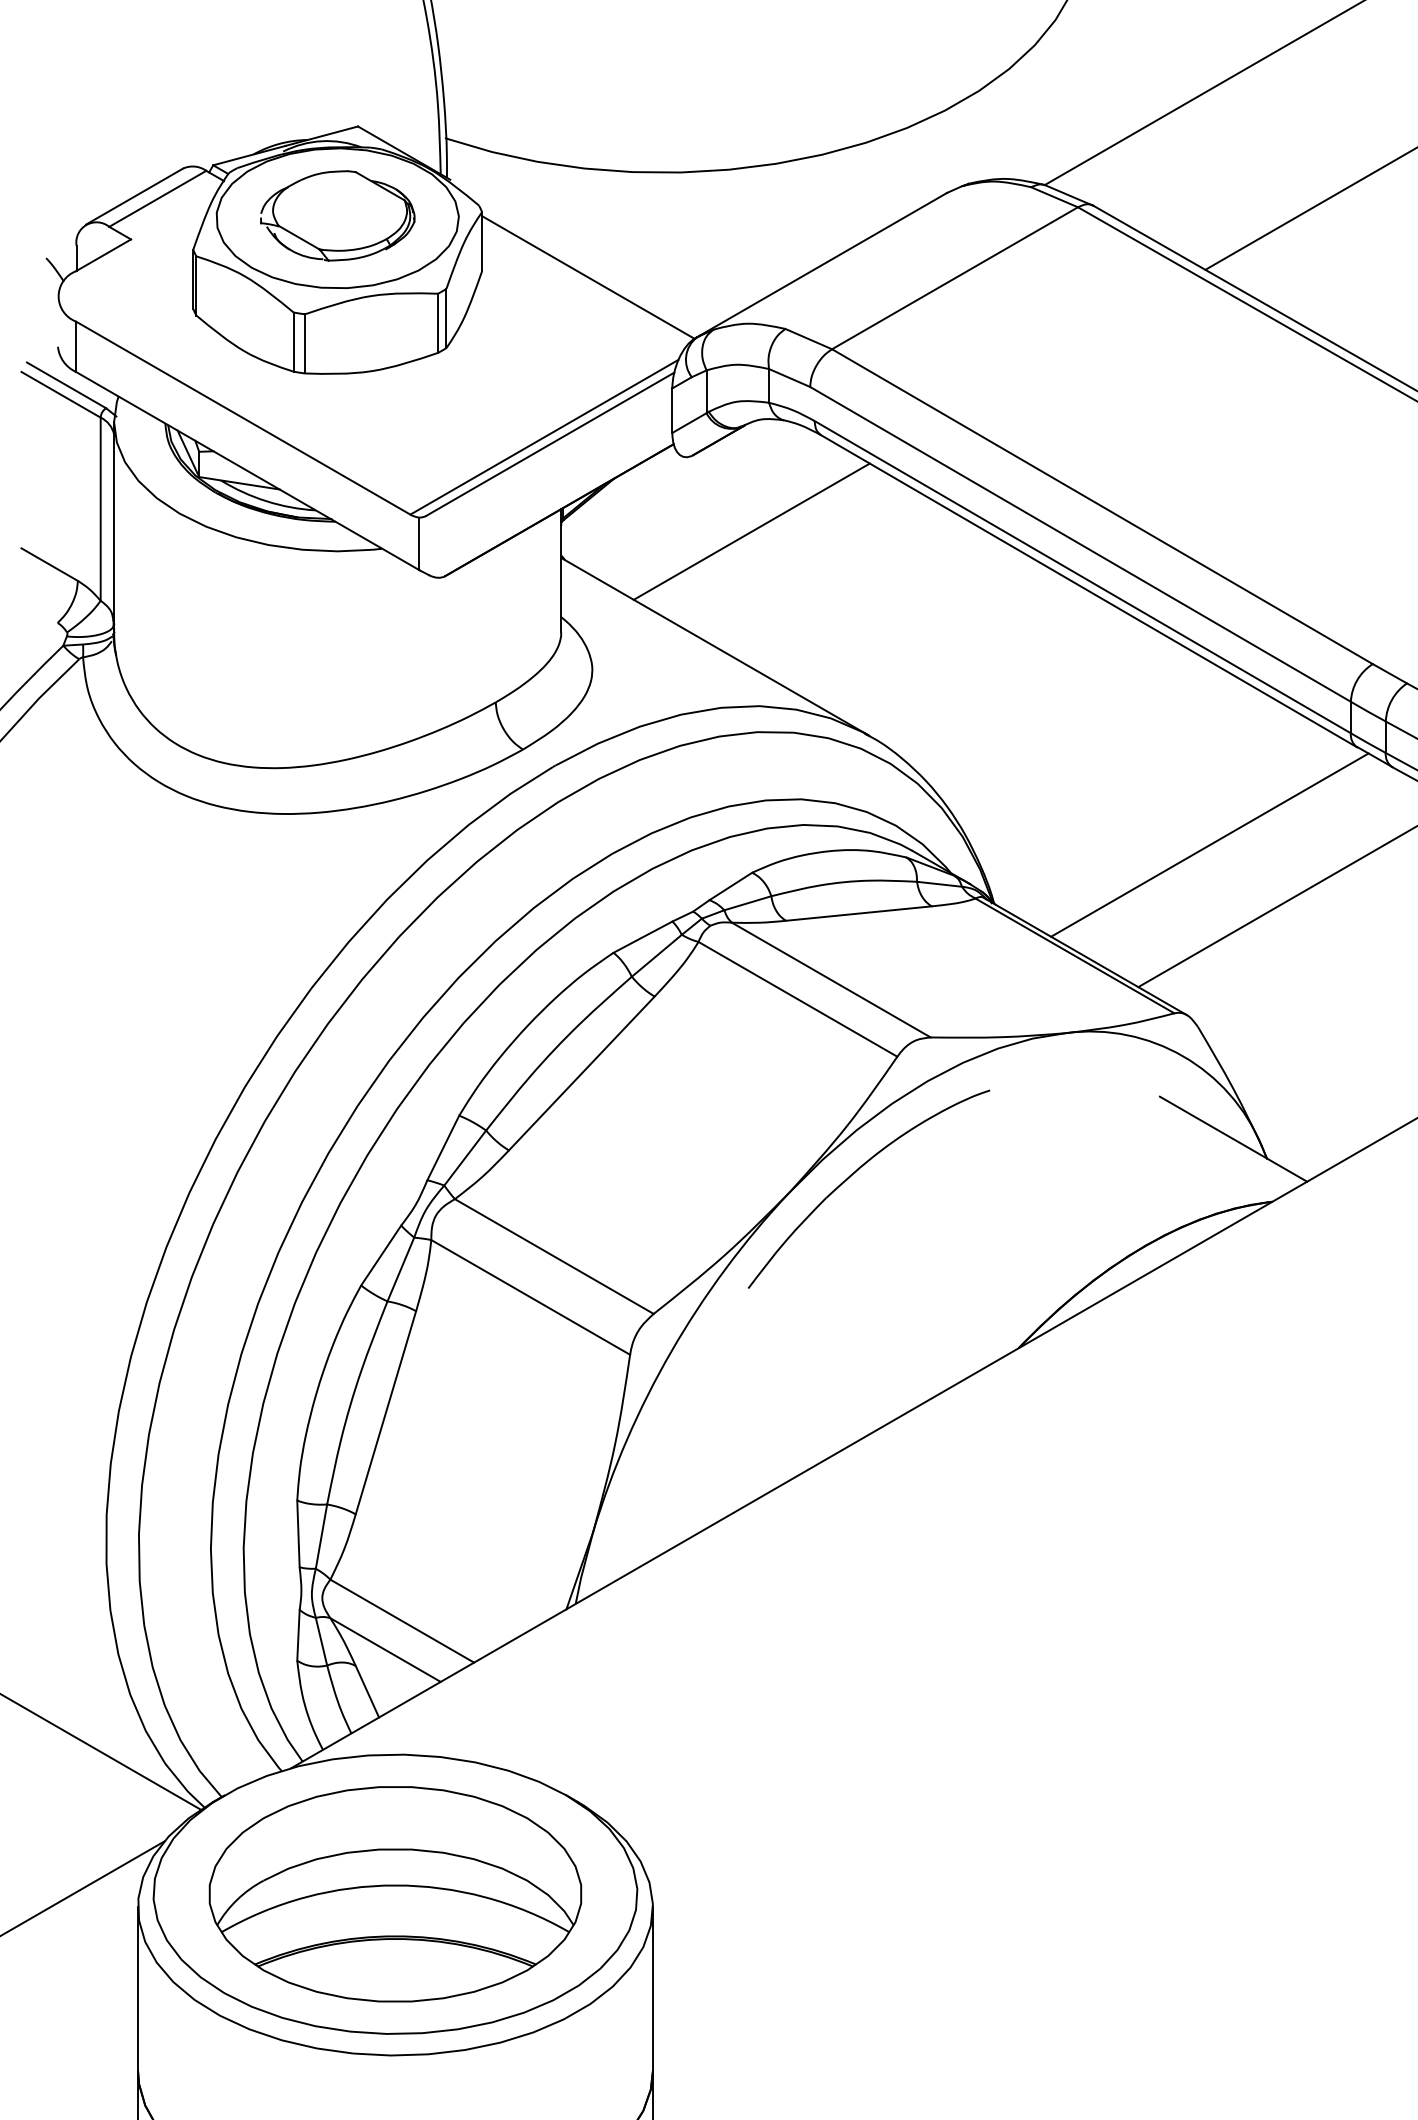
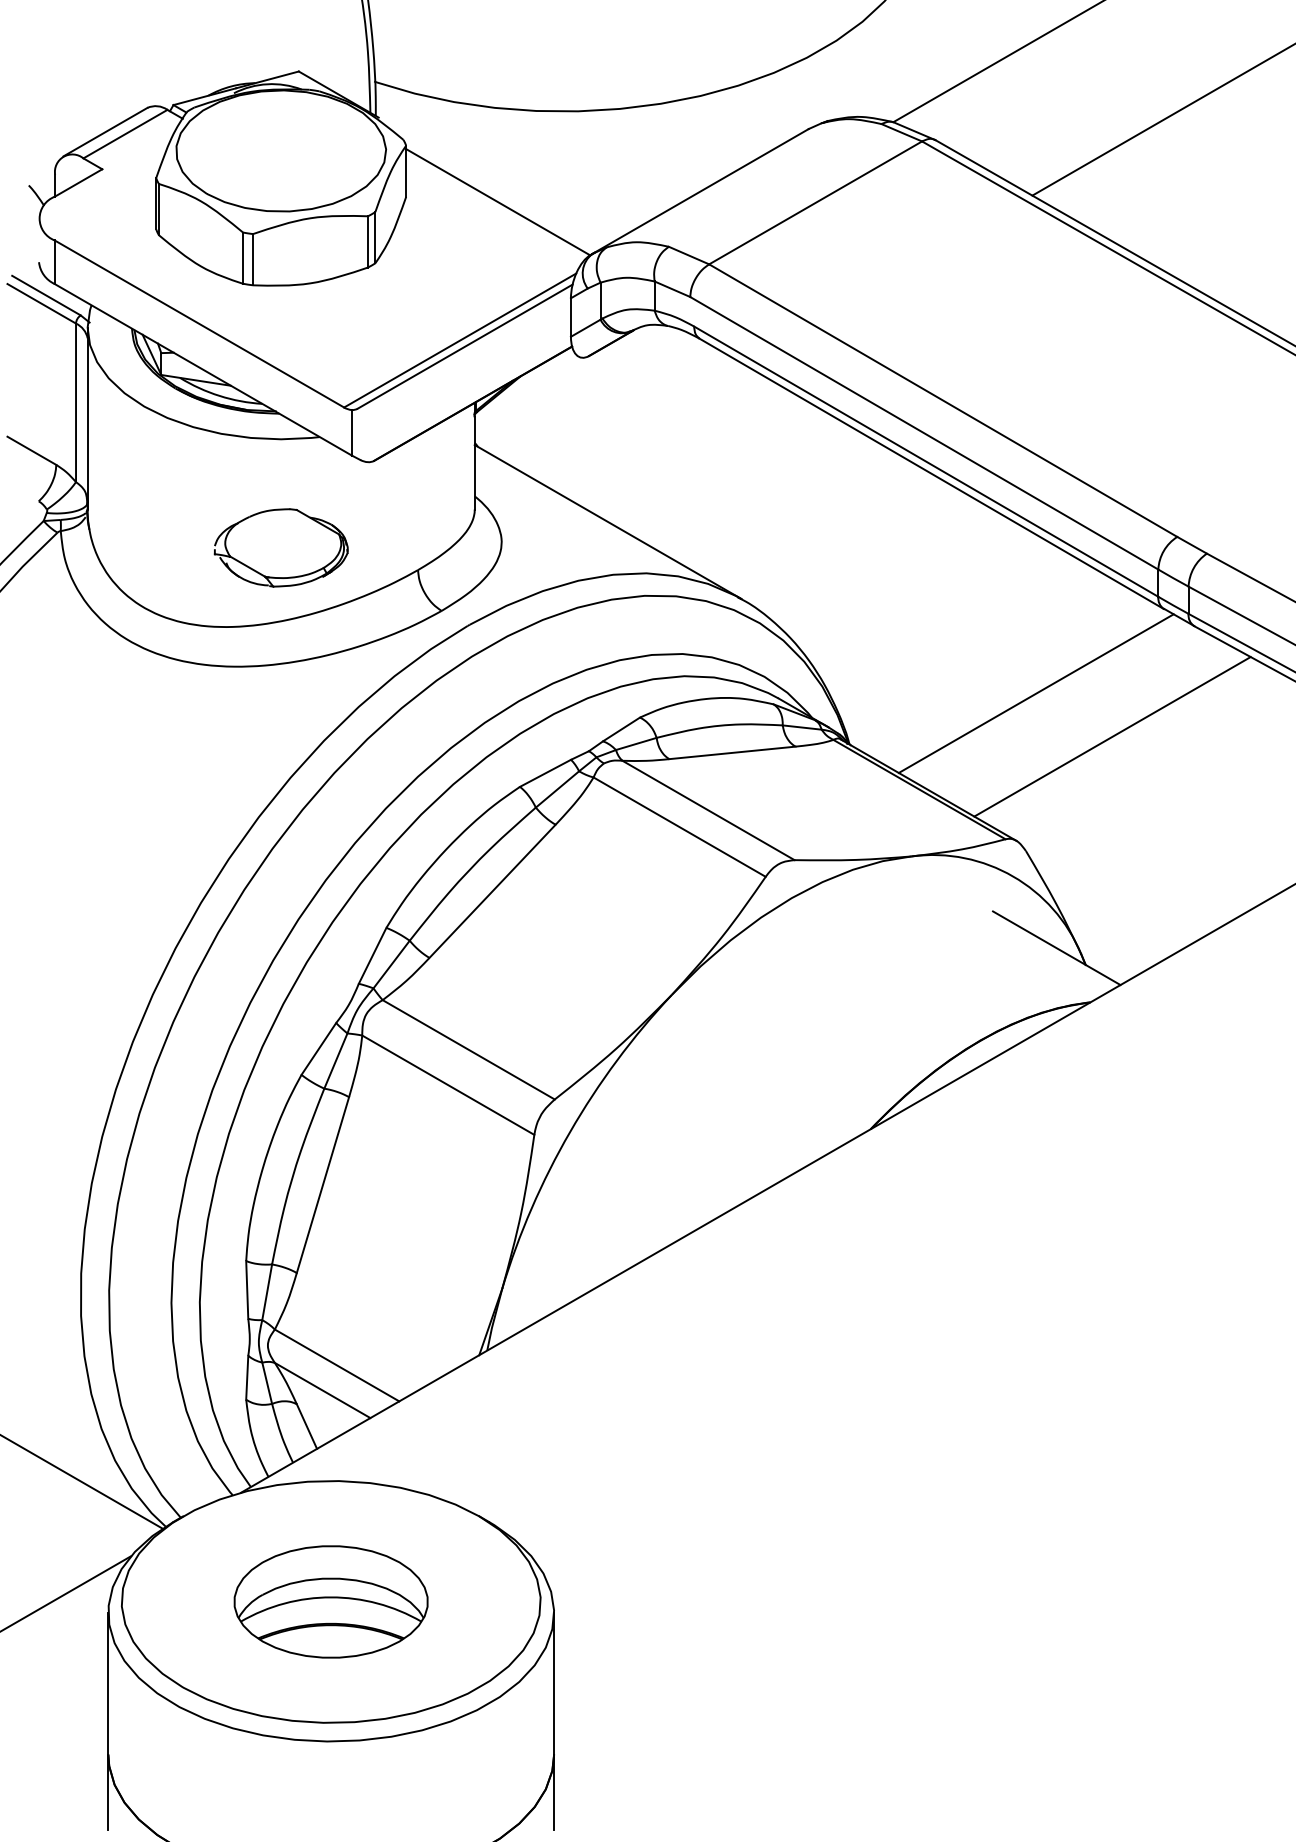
part: (336, 215) -> (280, 547), moved
line: (751, 531) -> (639, 422), removed
part: (854, 1174) -> (728, 978), removed
part: (394, 1893) -> (330, 1601), size x0.6

